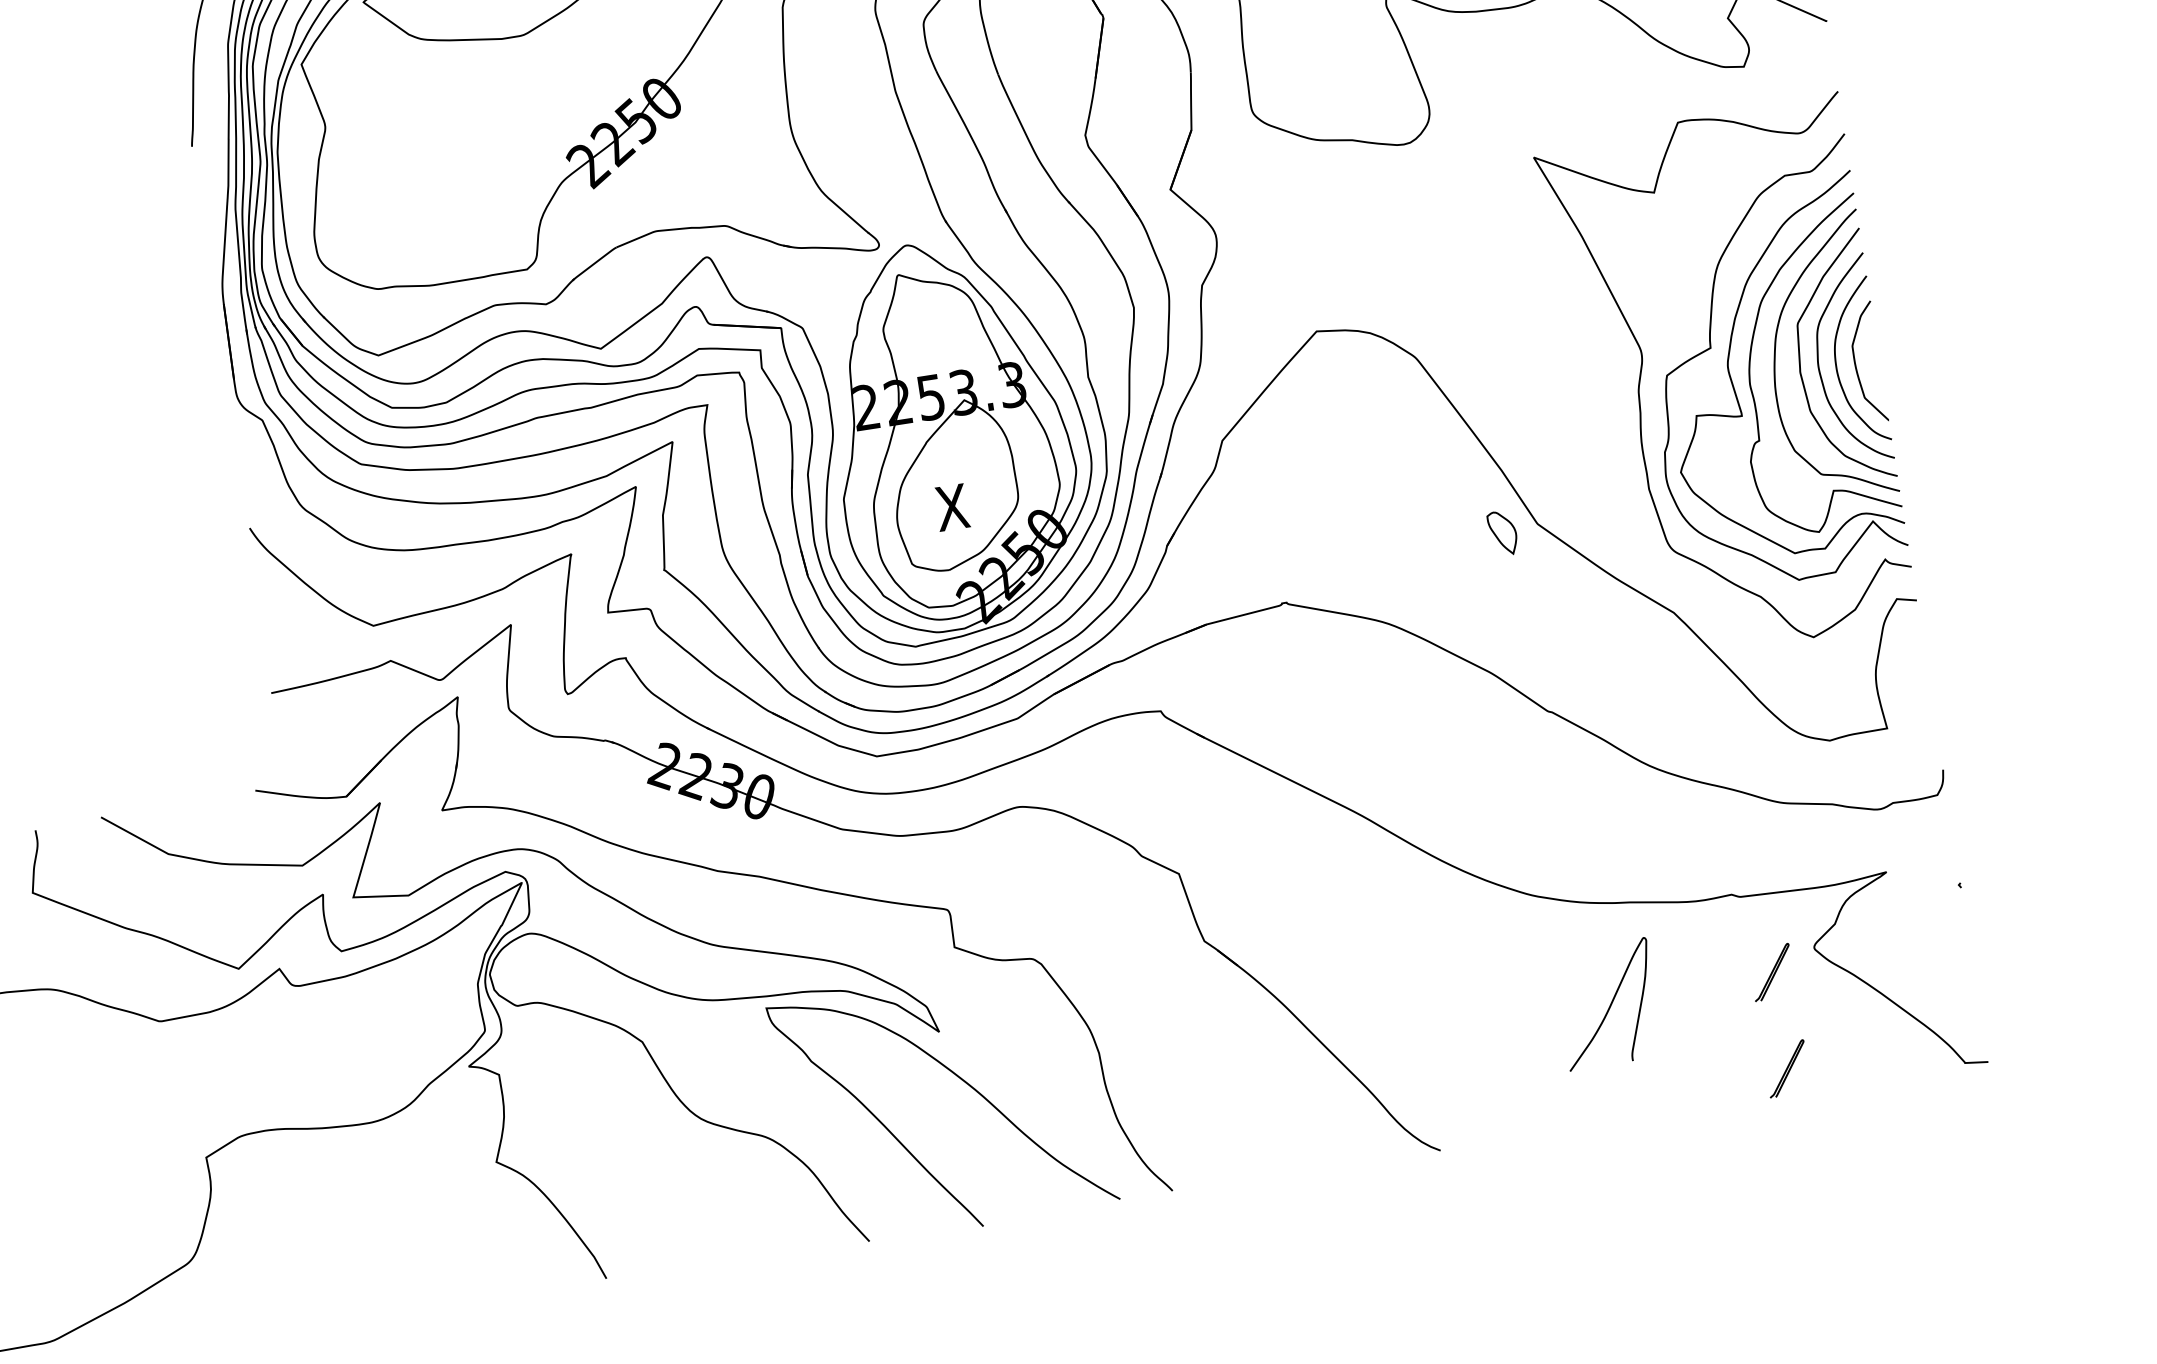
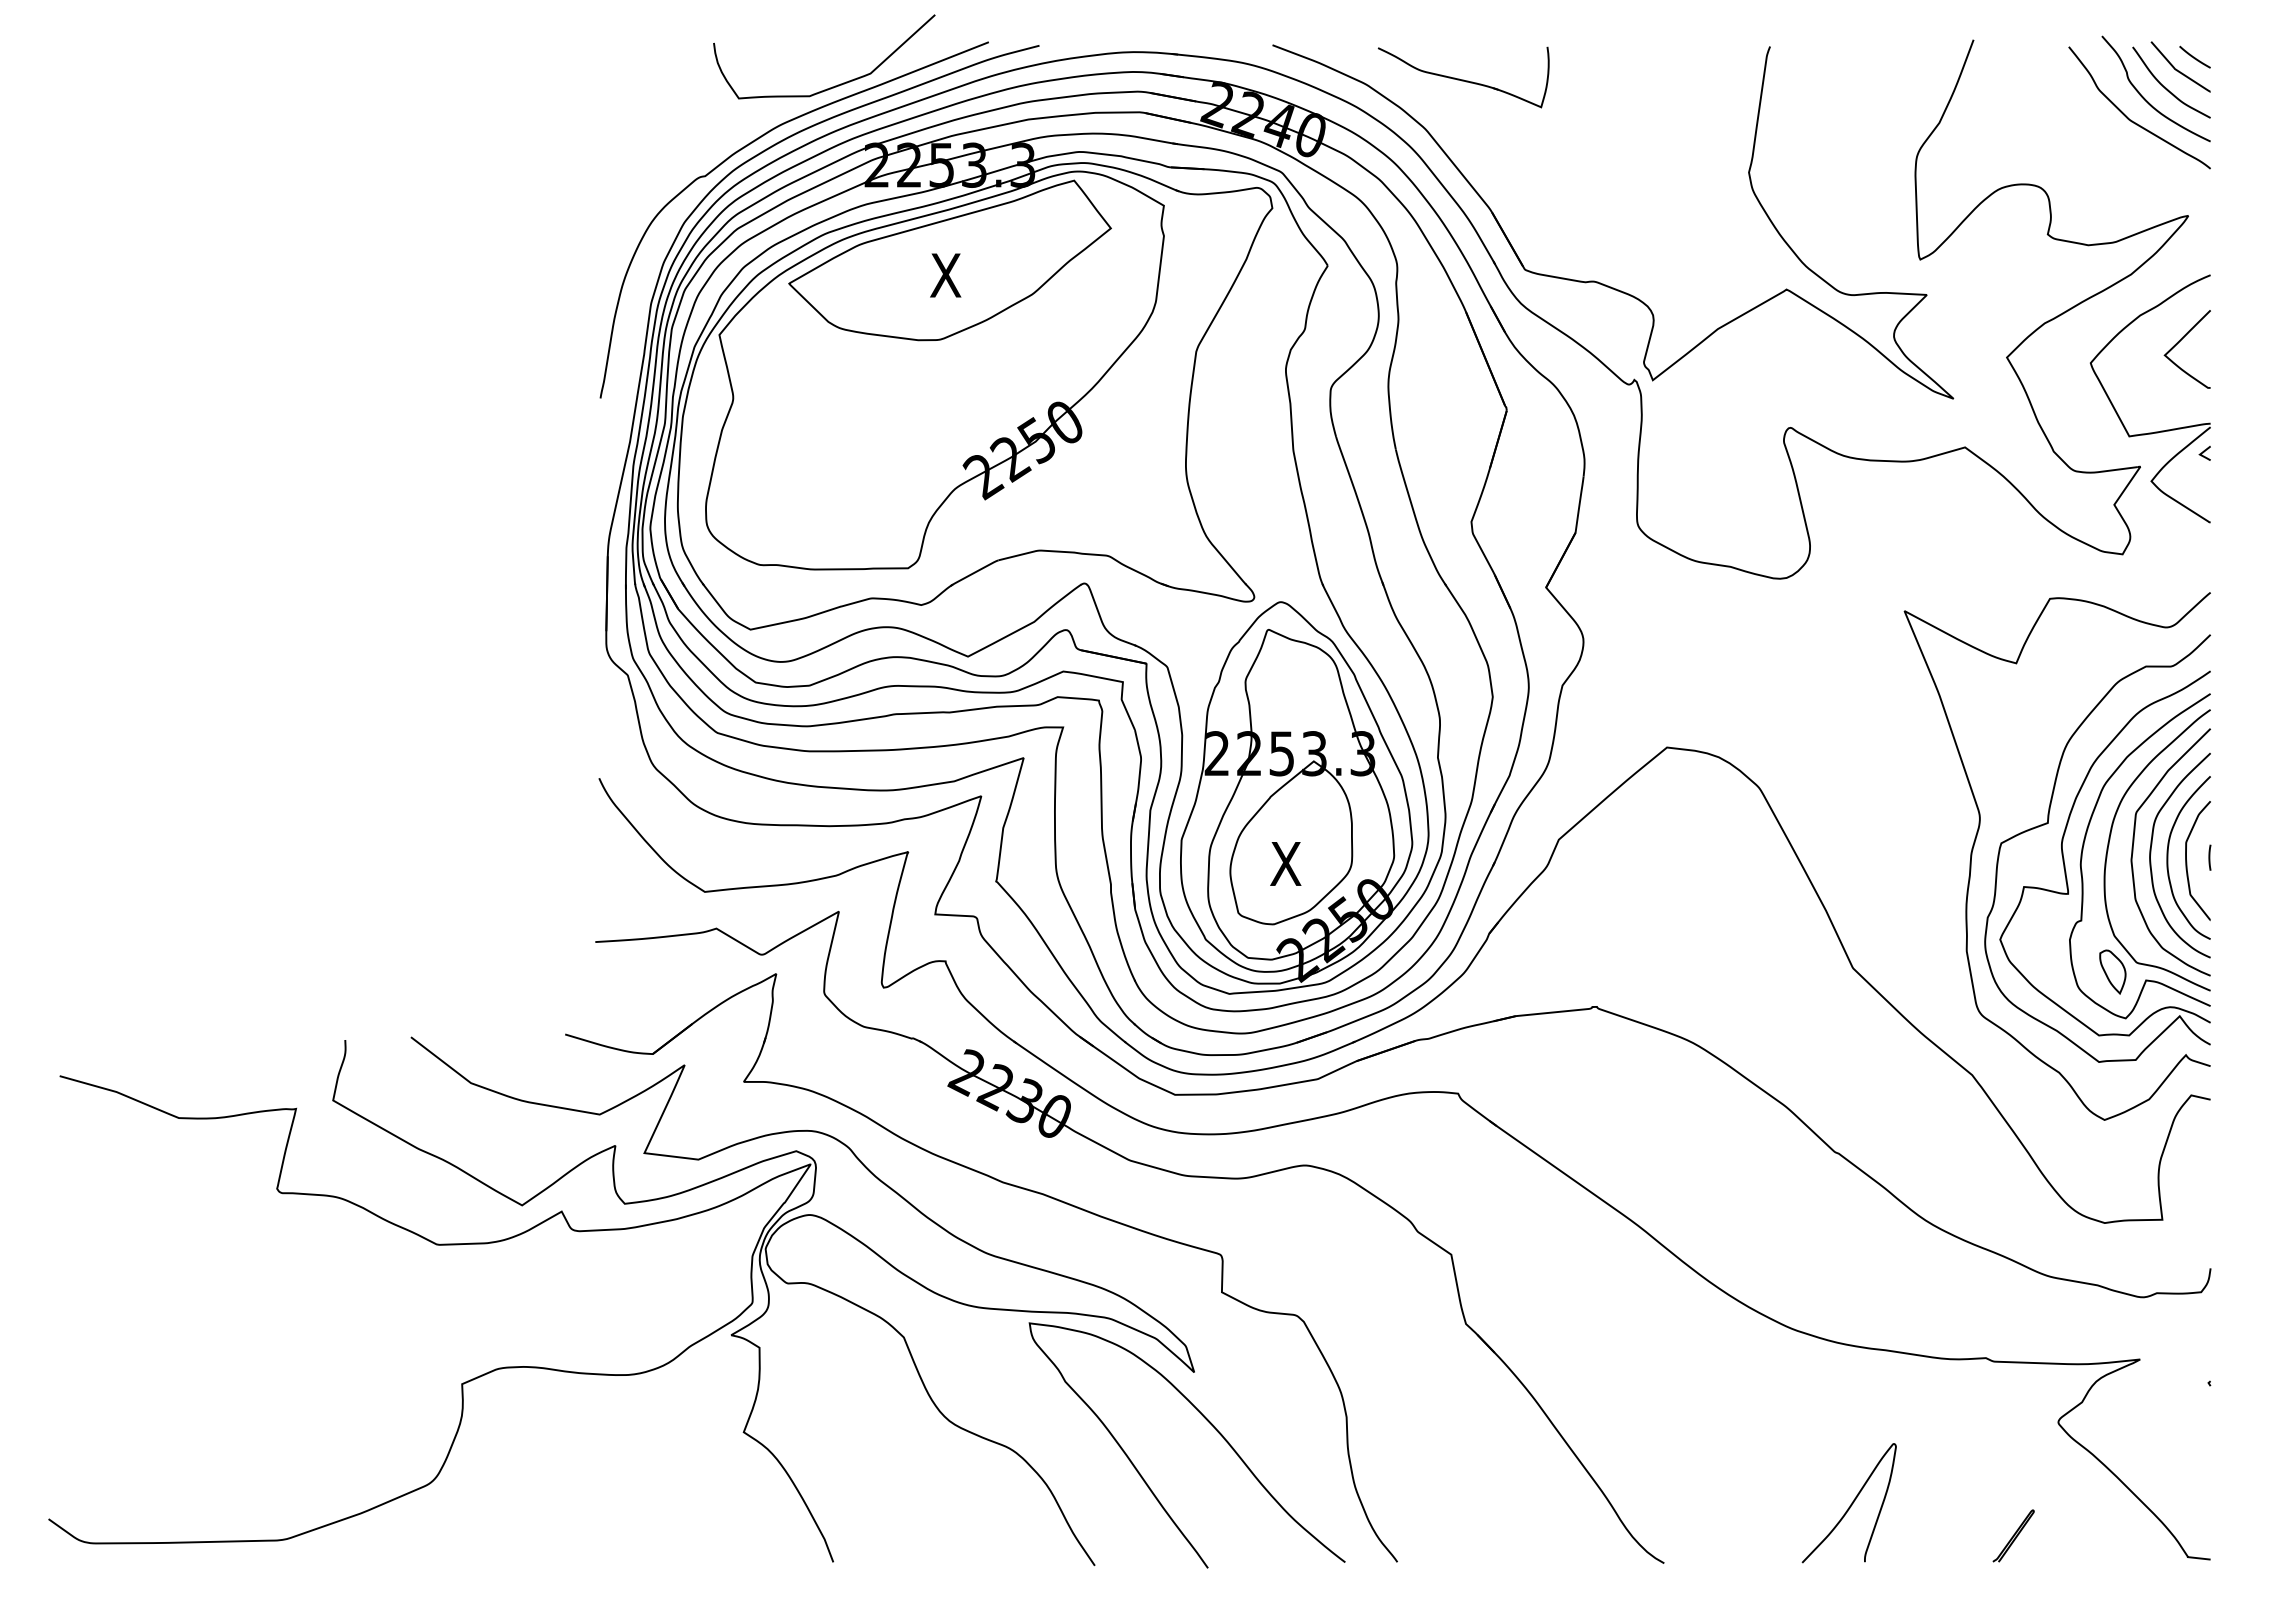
line: (1878, 357) -> (2209, 857), added
part: (1502, 532) -> (2112, 971), moved
curve: (1771, 972) -> (2013, 1439), removed
curve: (1609, 1005) -> (1850, 1504), moved

